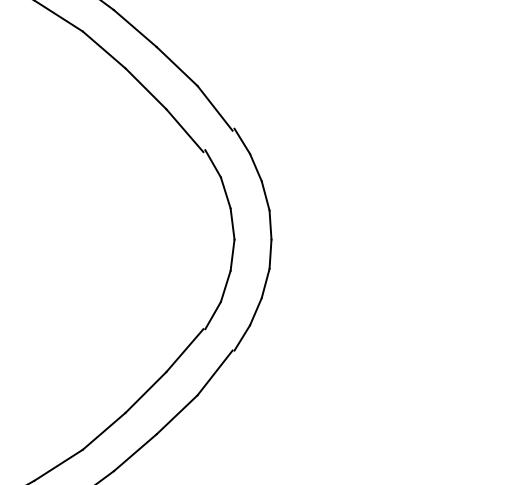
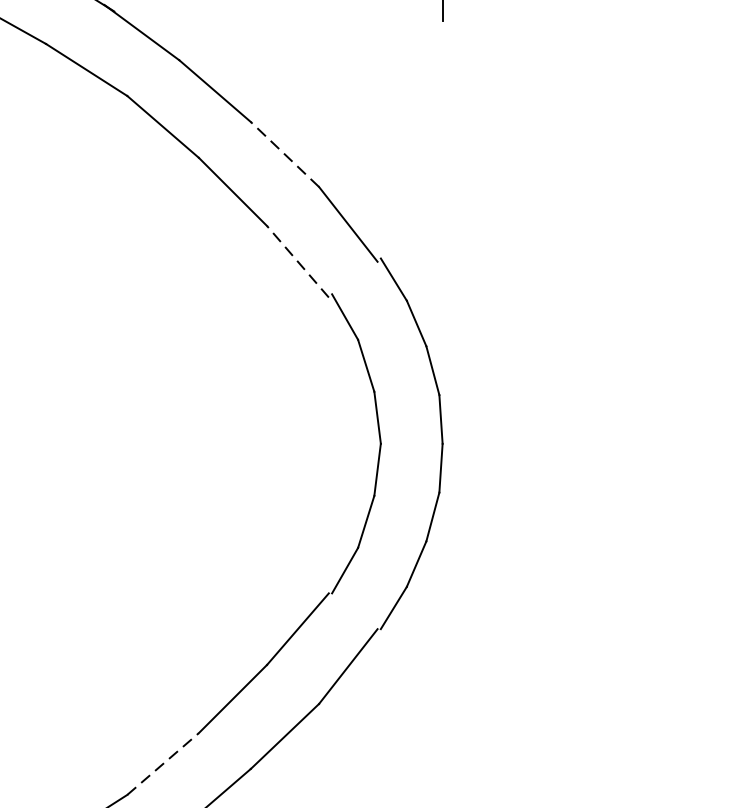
line: (176, 66) -> (283, 154), solid -> dashed
line: (184, 130) -> (297, 261), solid -> dashed
line: (104, 431) -> (163, 764), solid -> dashed

